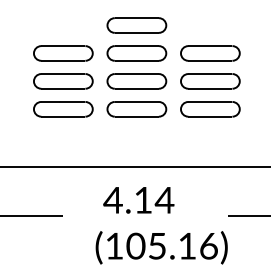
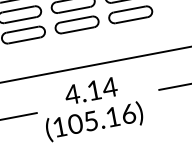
text: (161, 247) -> (94, 121), moved

